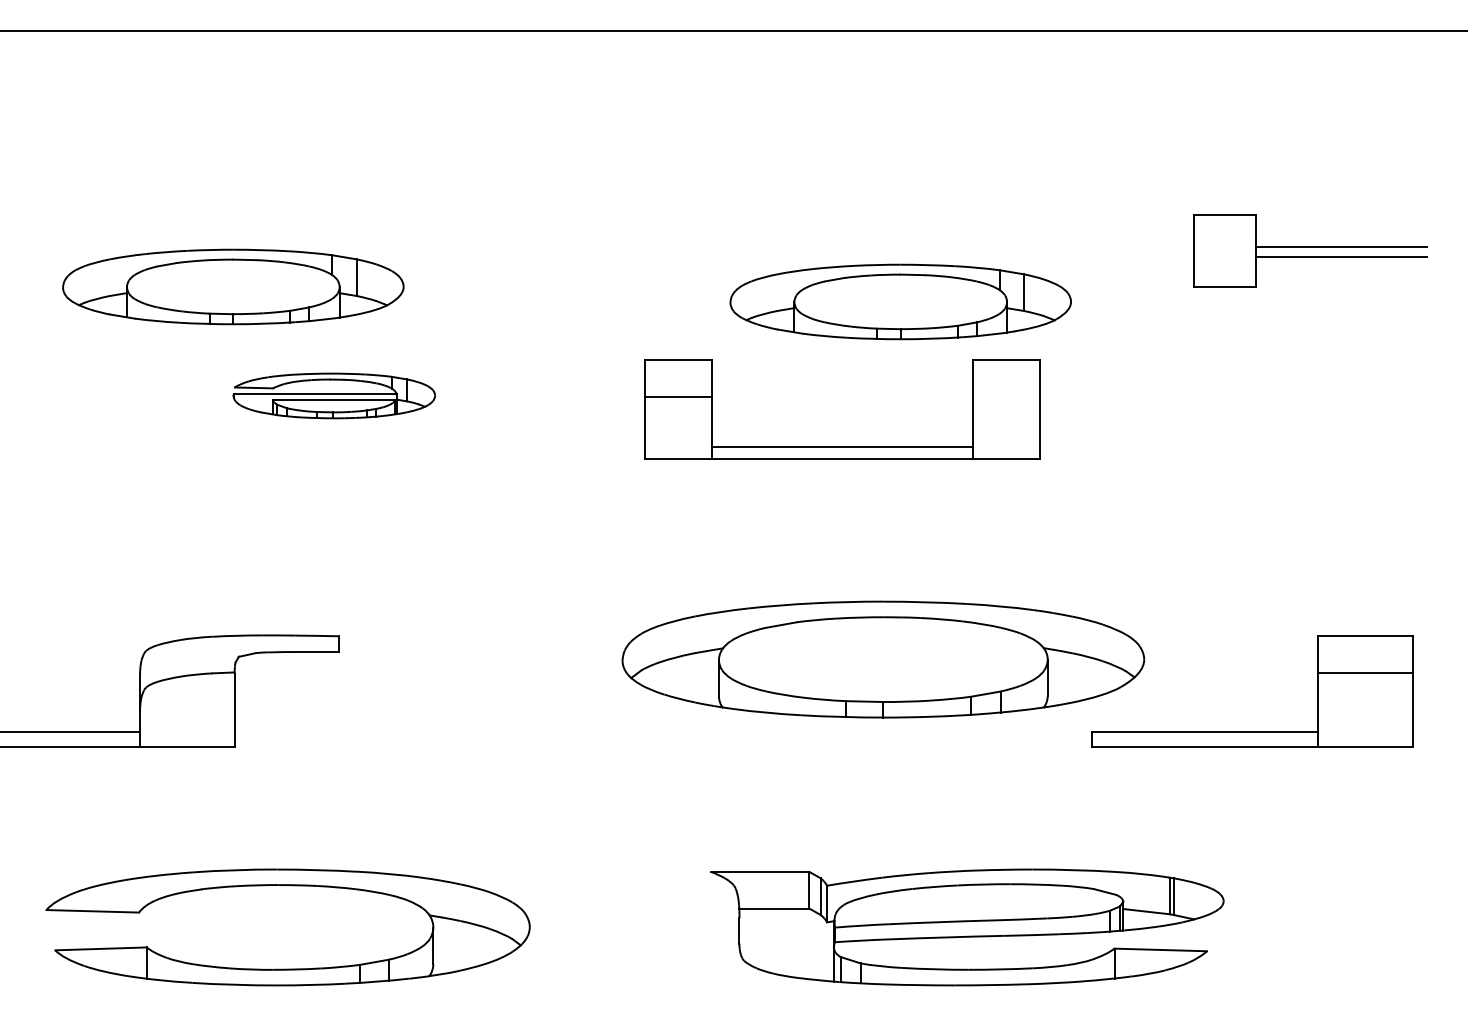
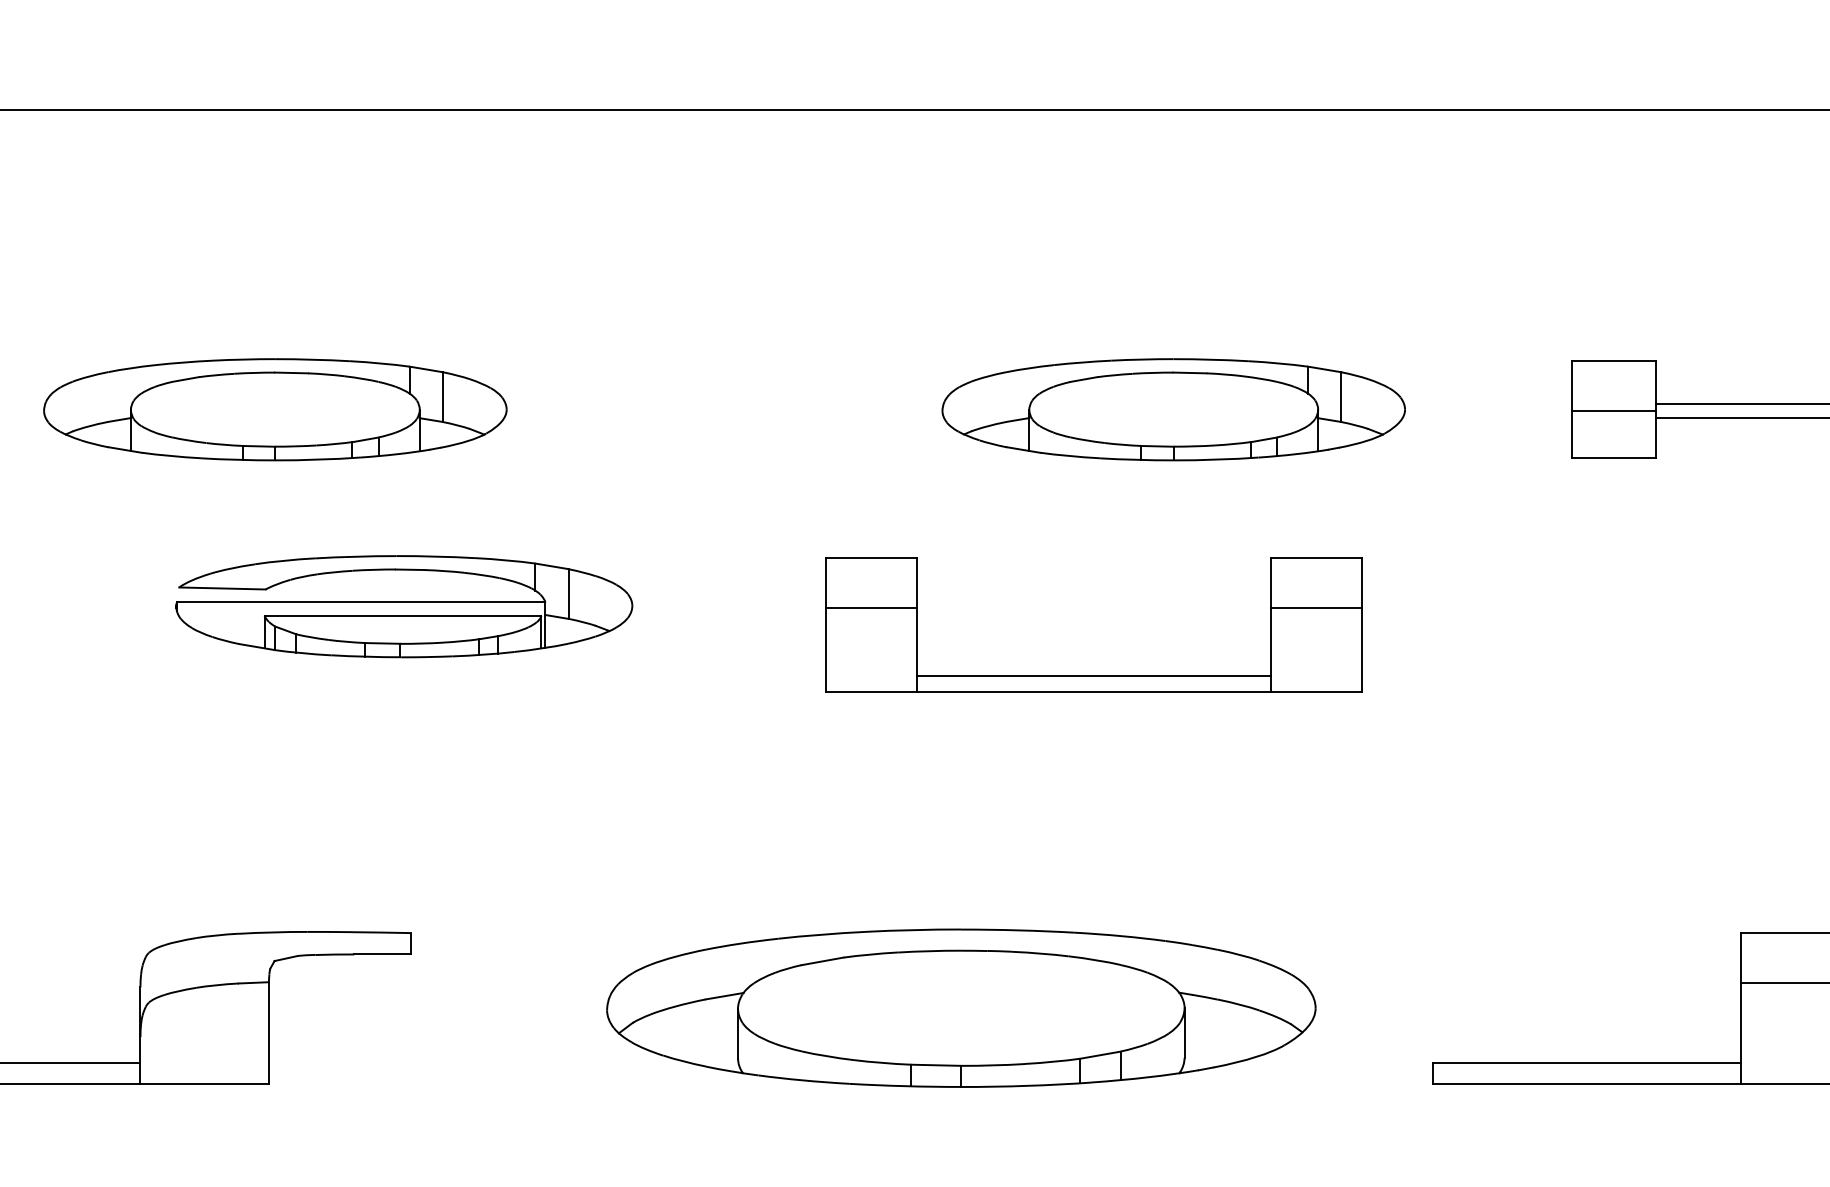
line: (1225, 251) -> (1614, 410), added
part: (233, 286) -> (275, 409), moved
part: (900, 301) -> (1173, 409), moved
part: (334, 395) -> (404, 606), size x1.67
line: (1005, 396) -> (1316, 607), added
part: (883, 659) -> (961, 1008), moved

